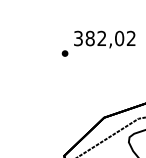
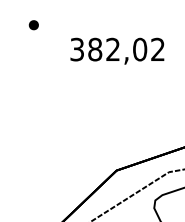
part: (64, 53) -> (32, 25), moved

